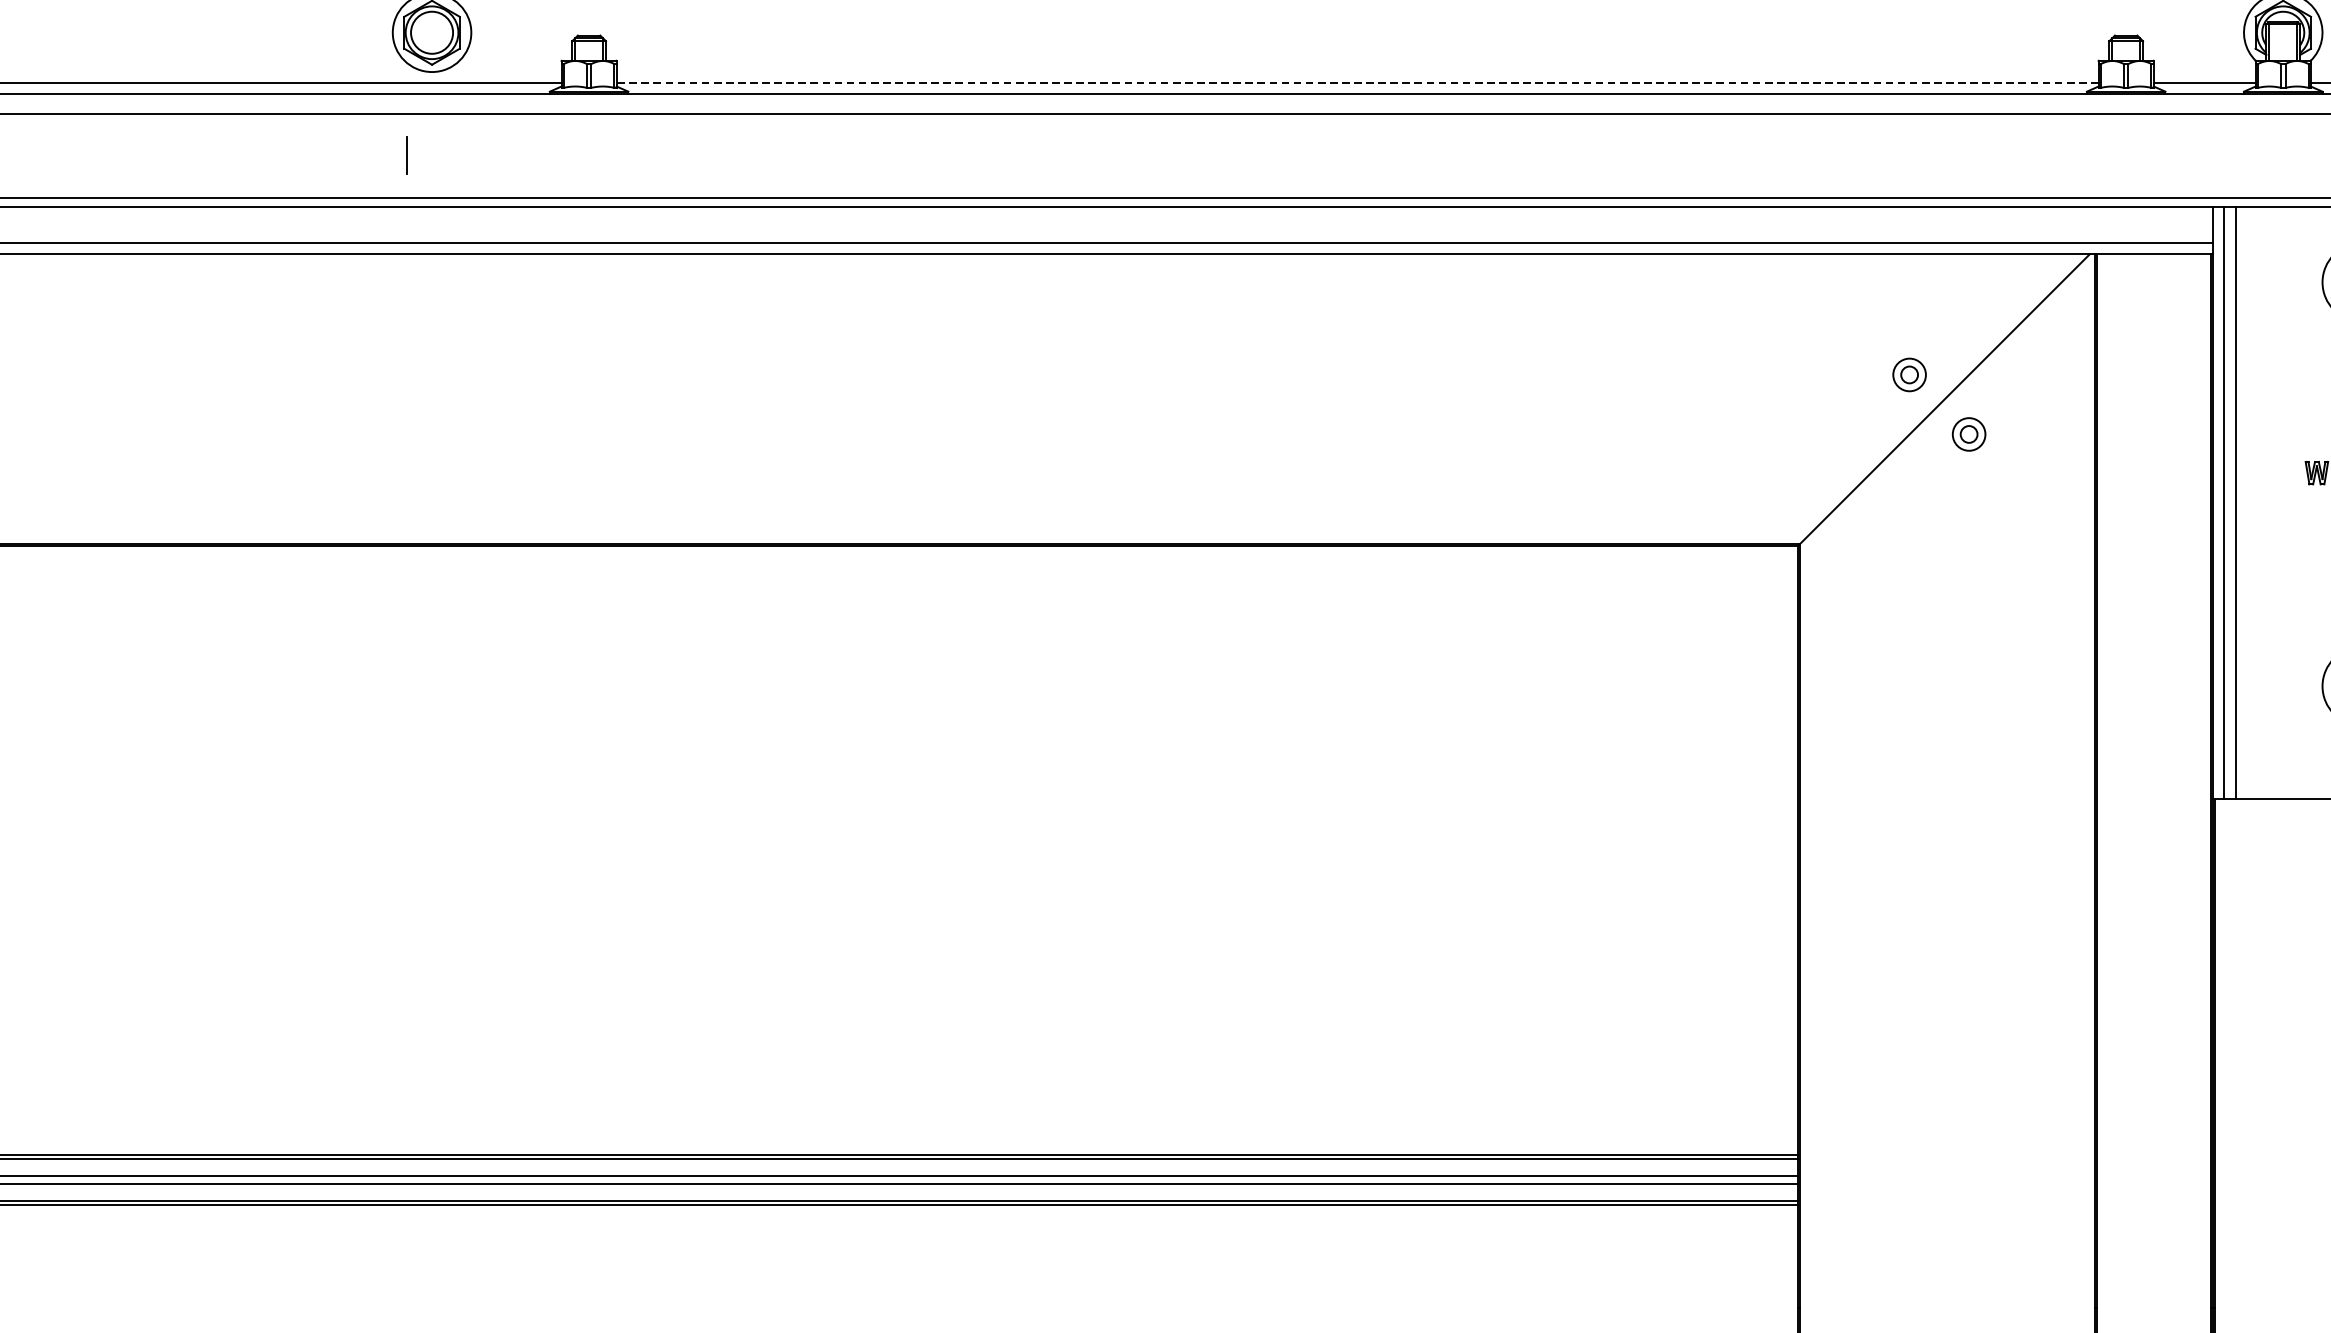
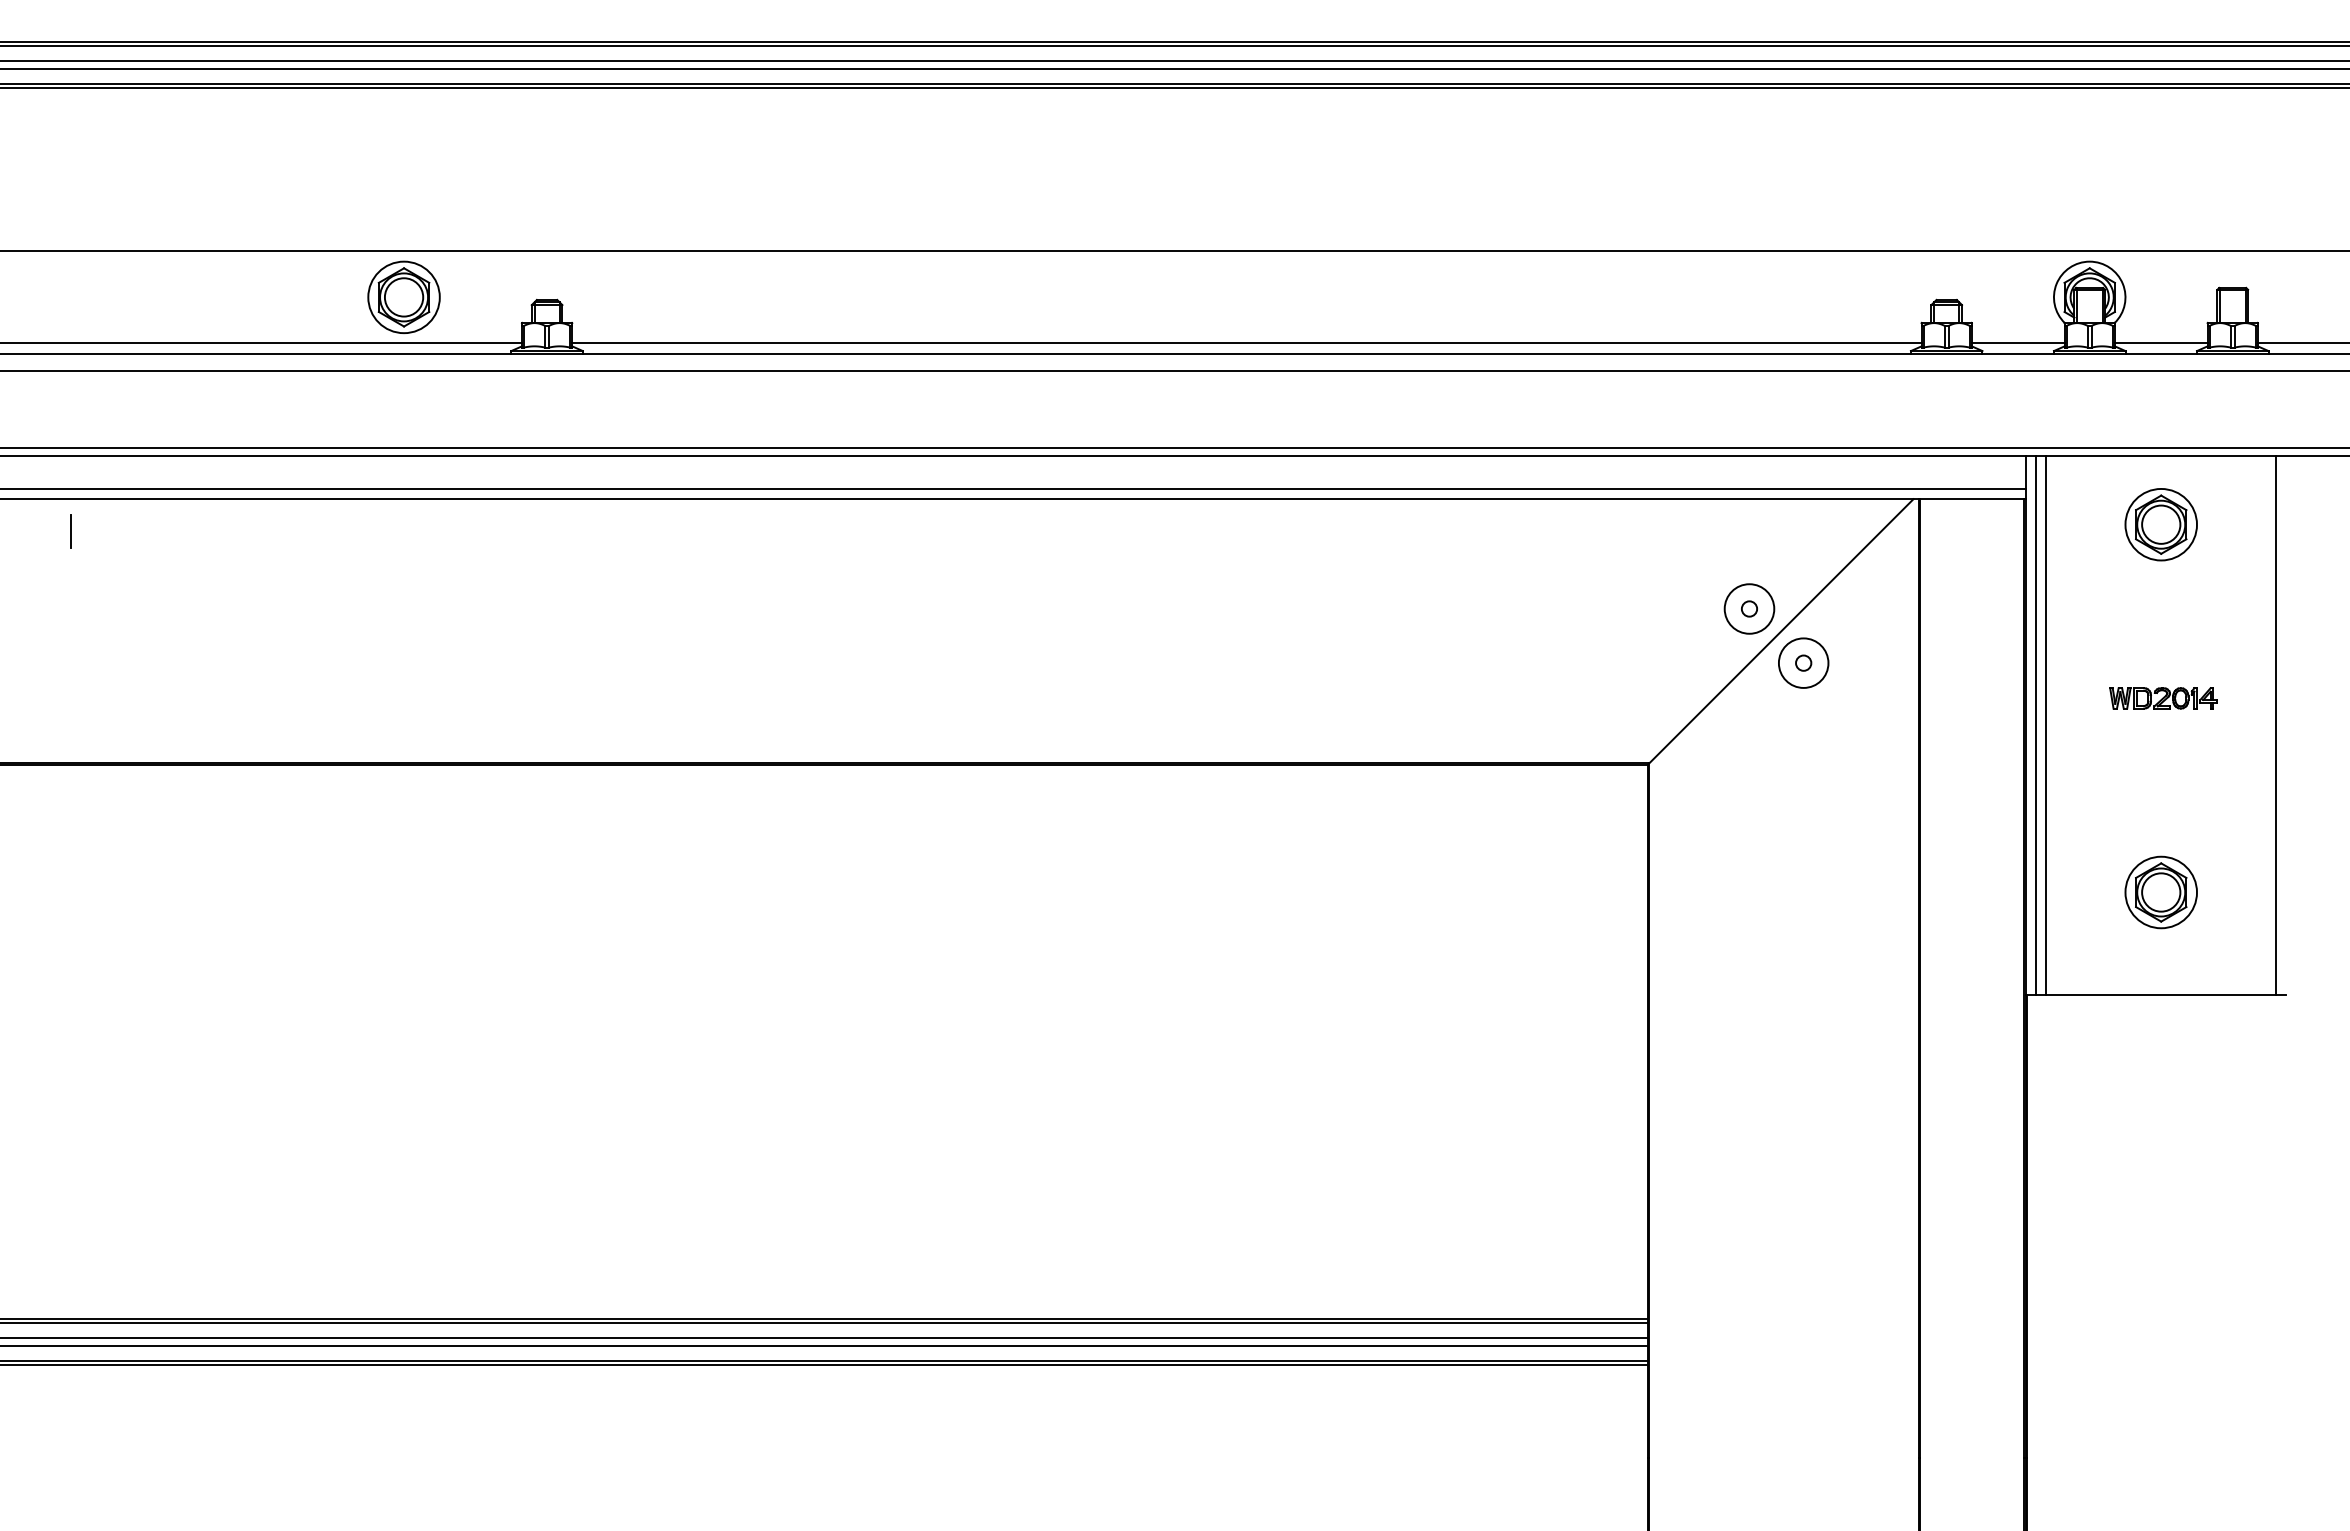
line: (1357, 83) -> (1246, 343), dashed -> solid
line: (407, 155) -> (70, 531), moved
circle: (1909, 374) -> (1749, 608), size x1.67
circle: (1968, 433) -> (1803, 662), size x1.67

